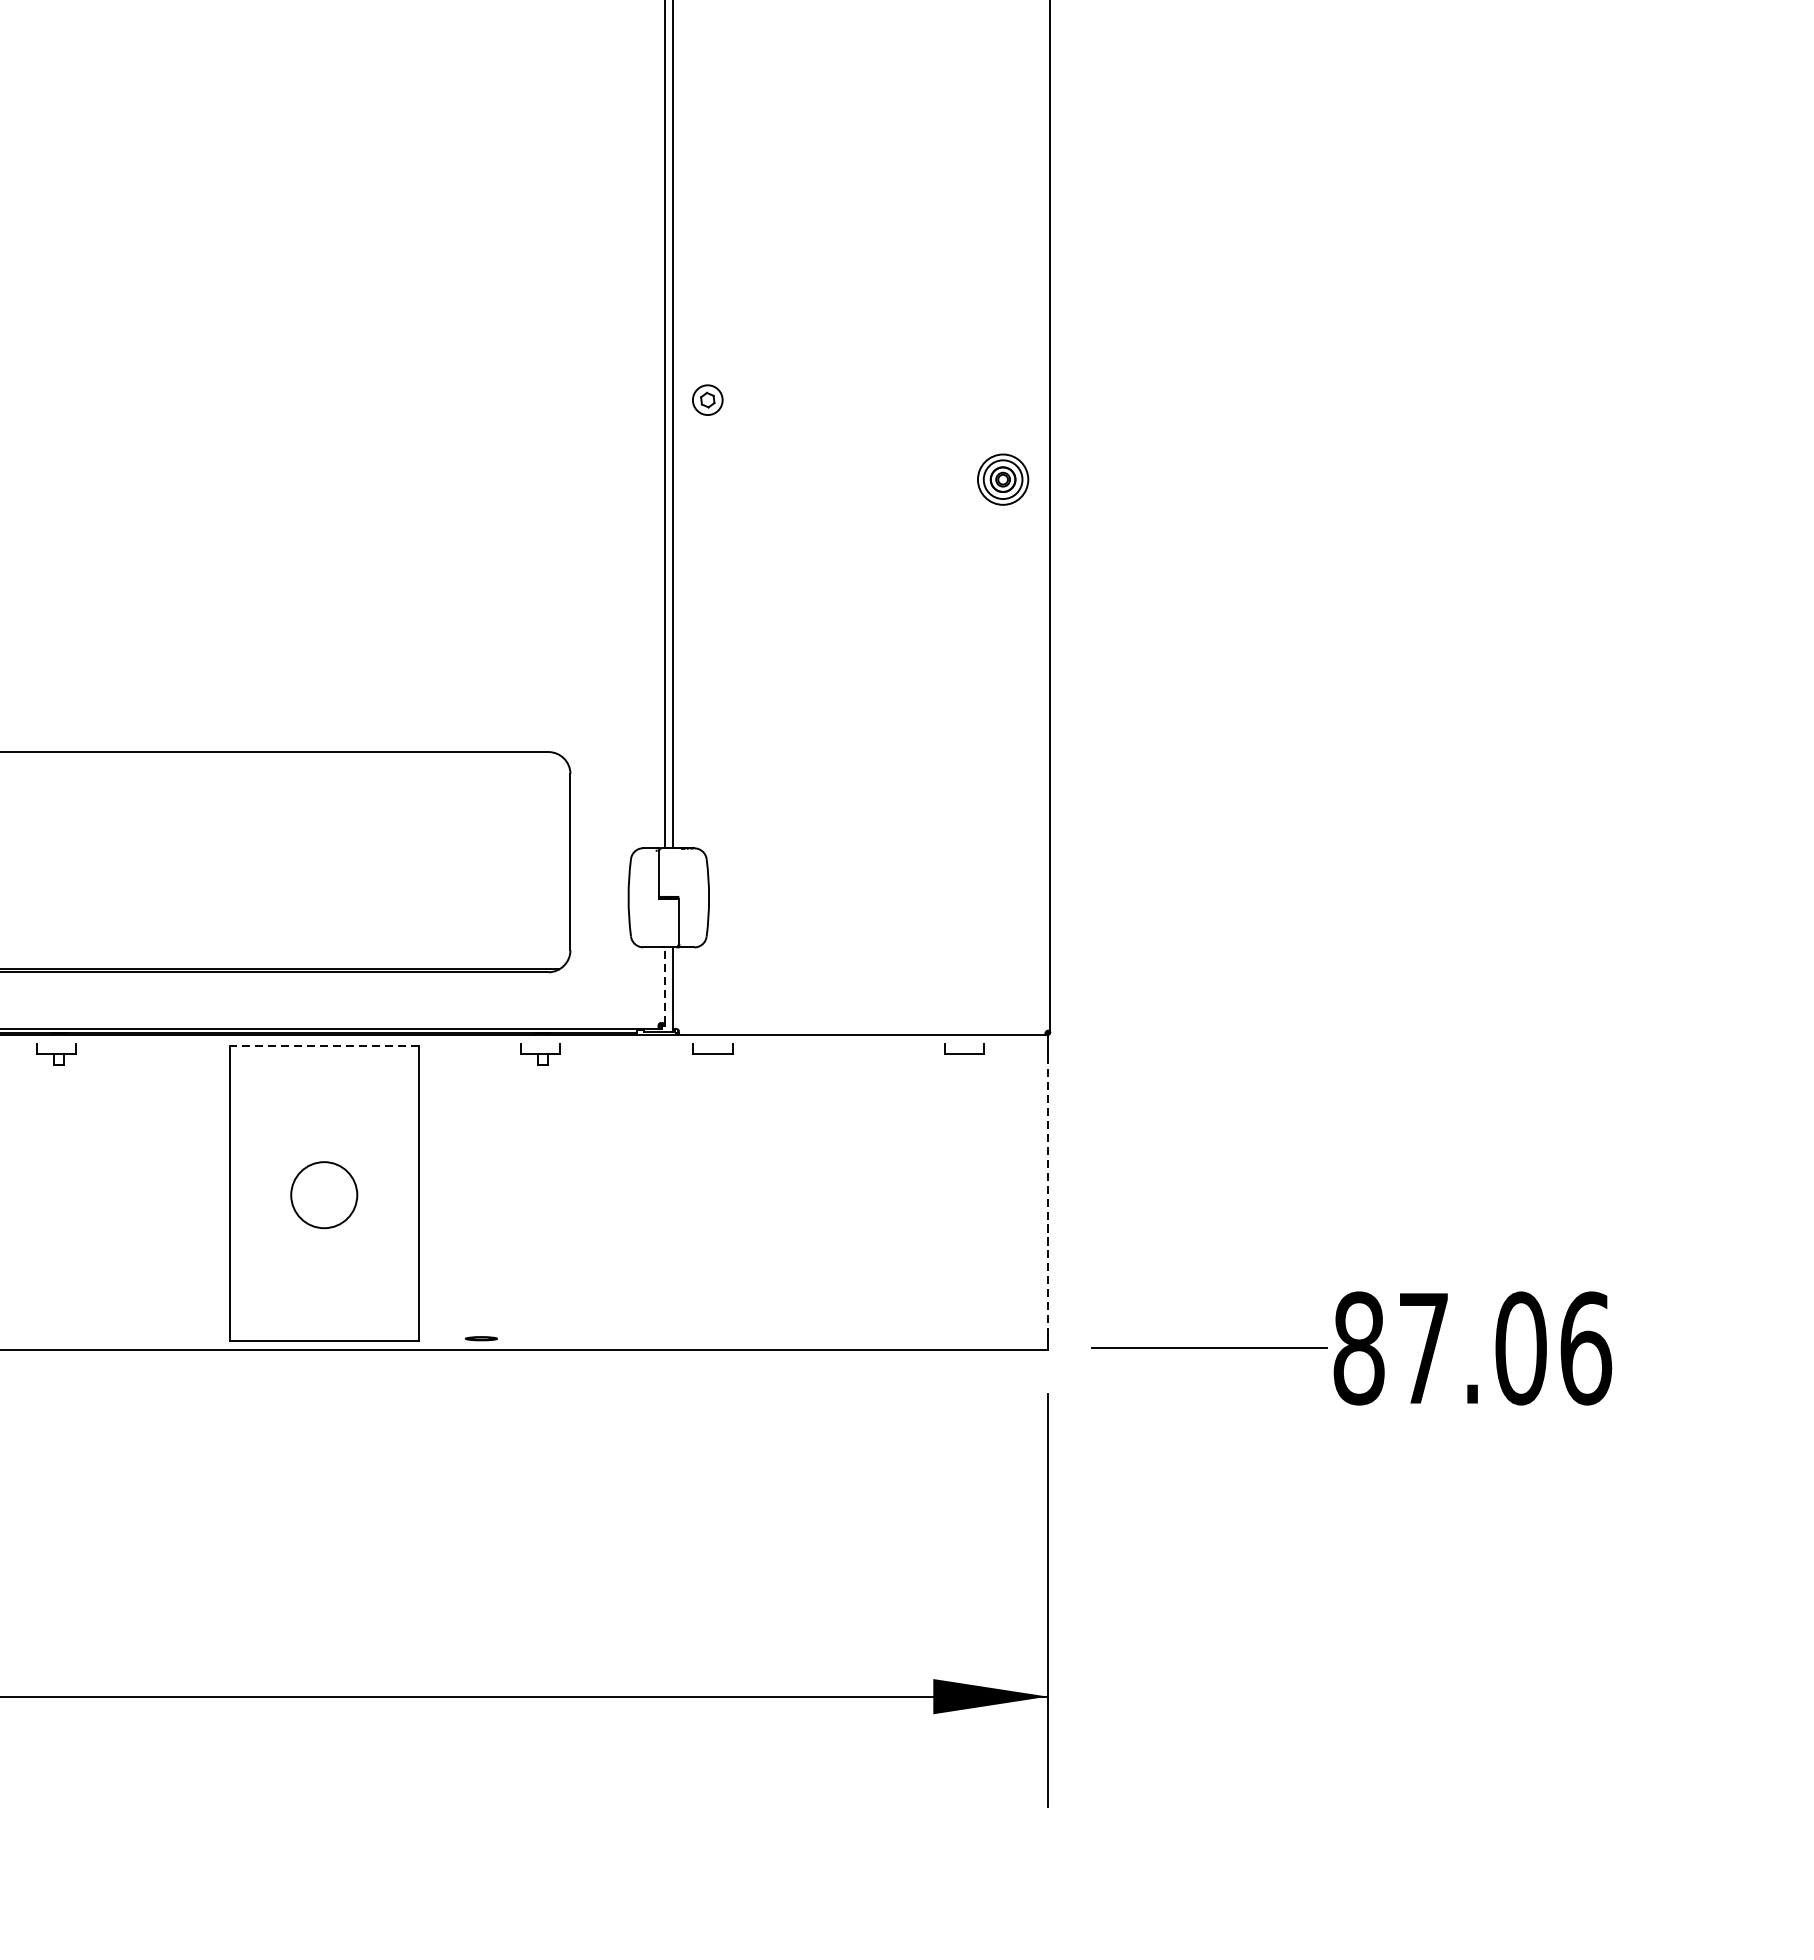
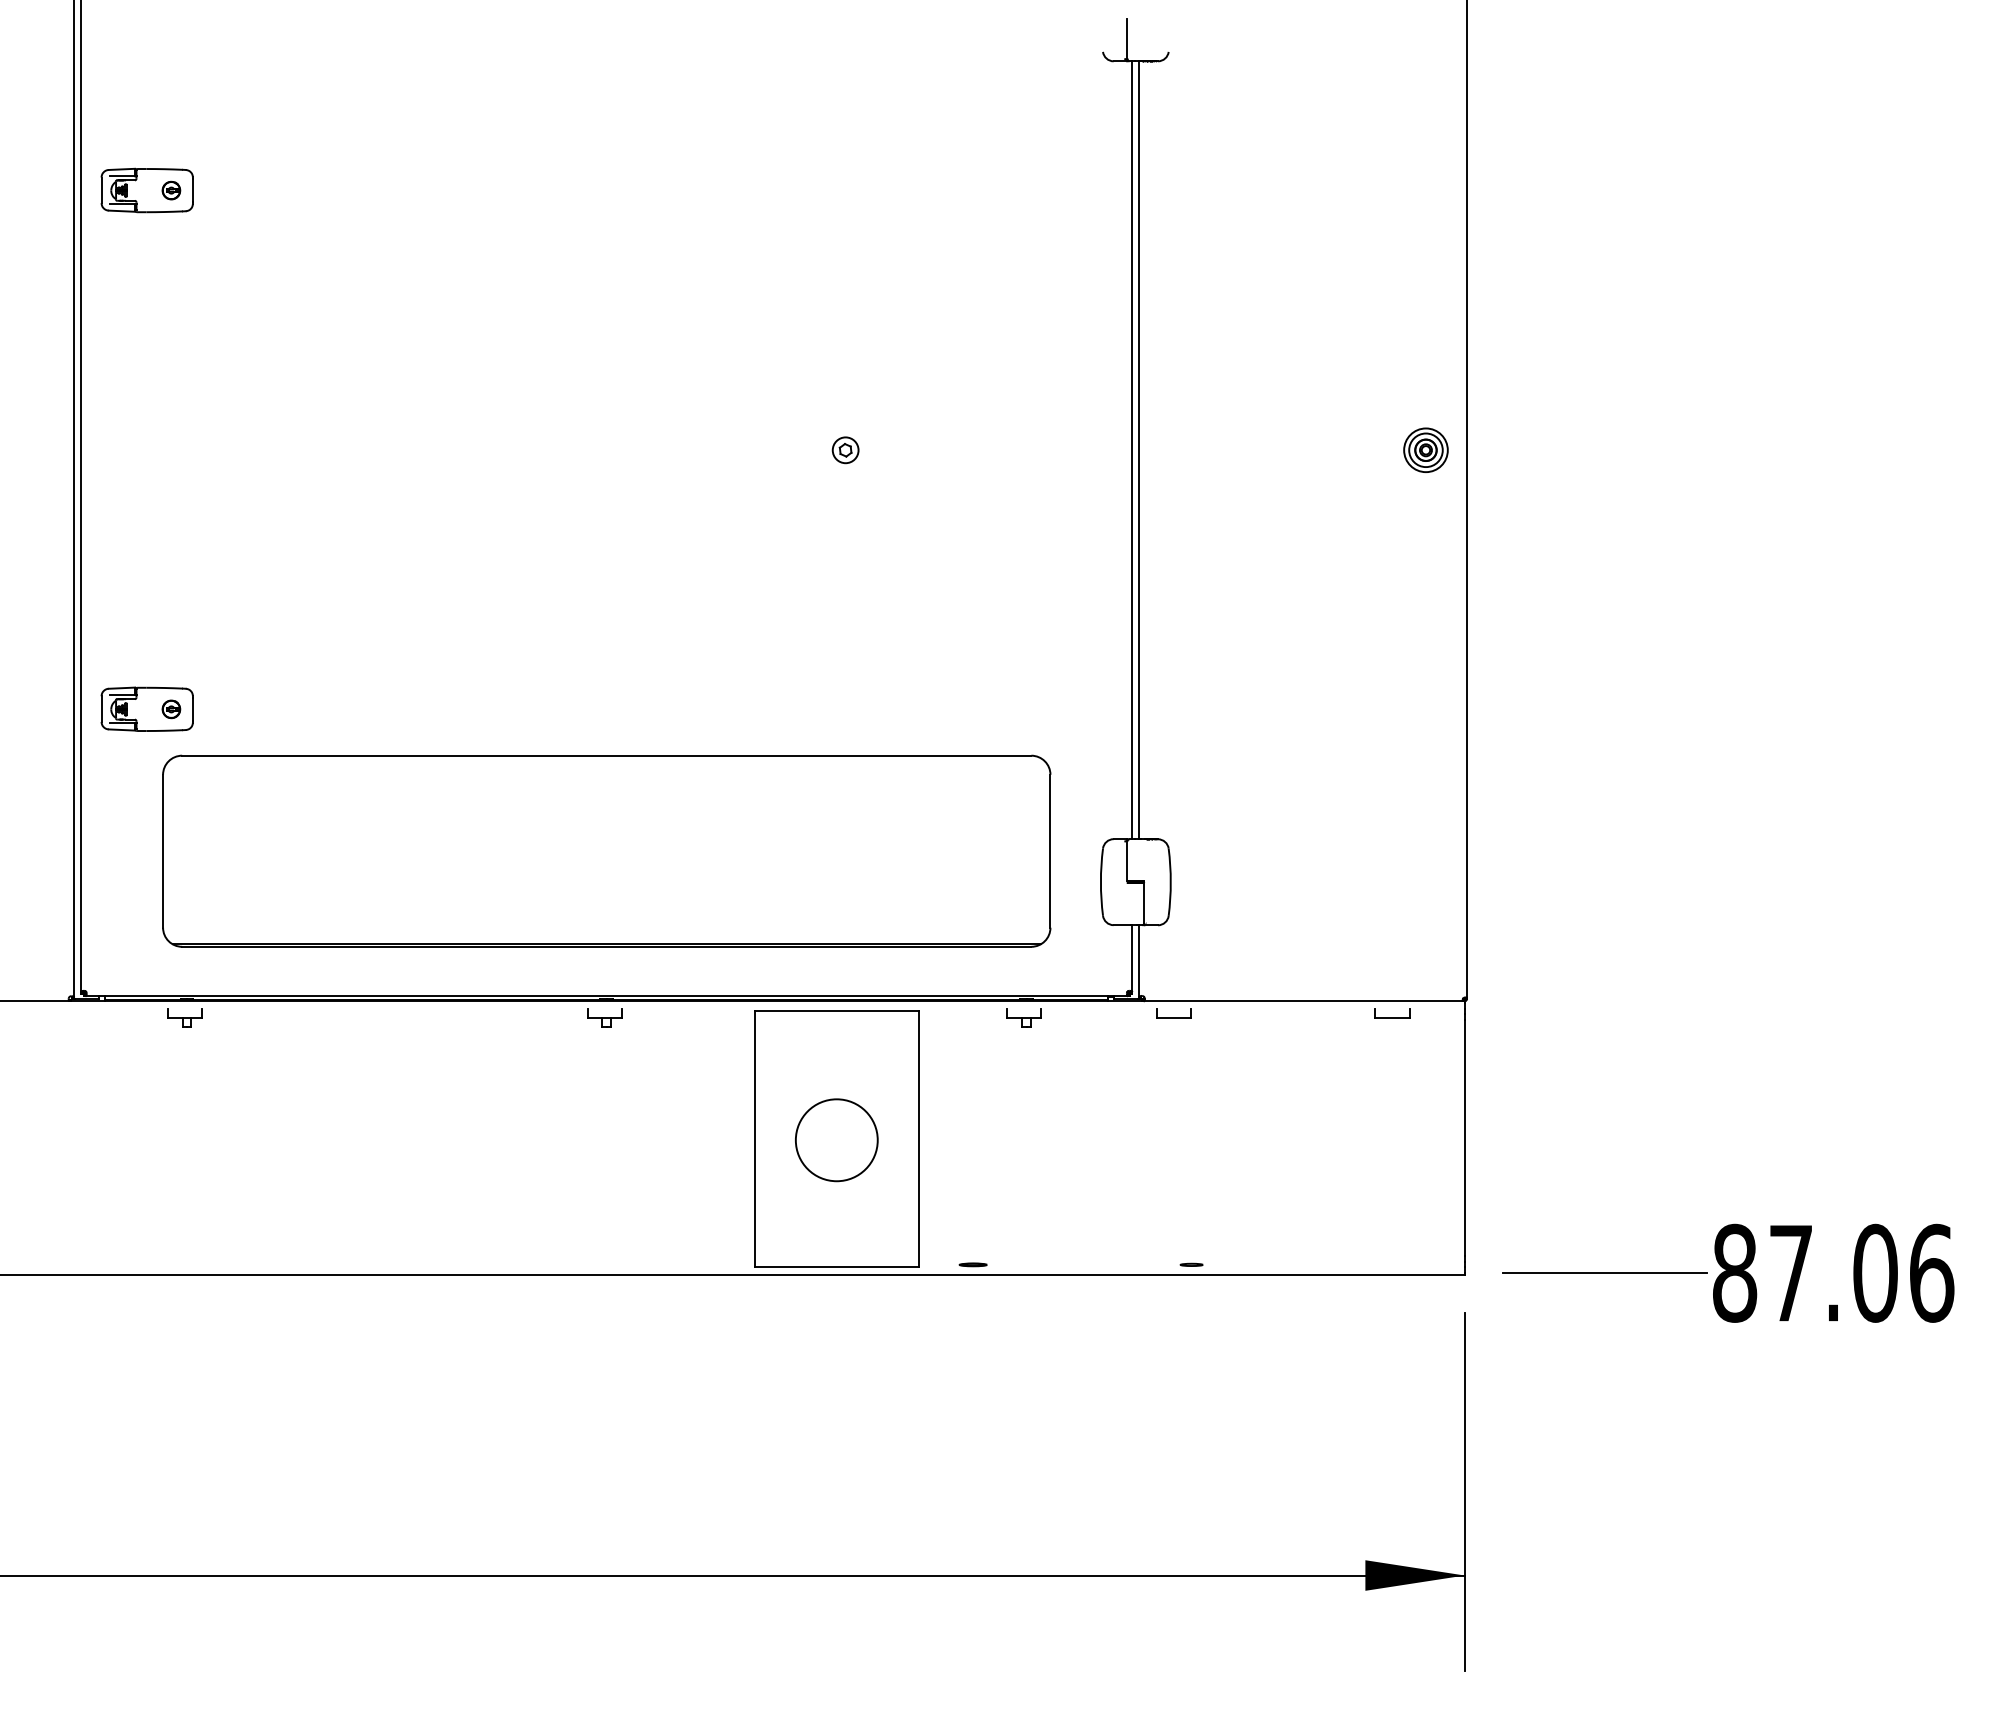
part: (707, 400) -> (845, 450), moved
part: (1002, 478) -> (1425, 449), moved
line: (664, 985) -> (1132, 958), dashed -> solid
line: (323, 1045) -> (836, 1010), dashed -> solid
line: (1047, 1193) -> (1464, 1138), dashed -> solid
circle: (323, 1195) -> (836, 1140), size x1.43
line: (732, 1338) -> (1191, 1264), added

